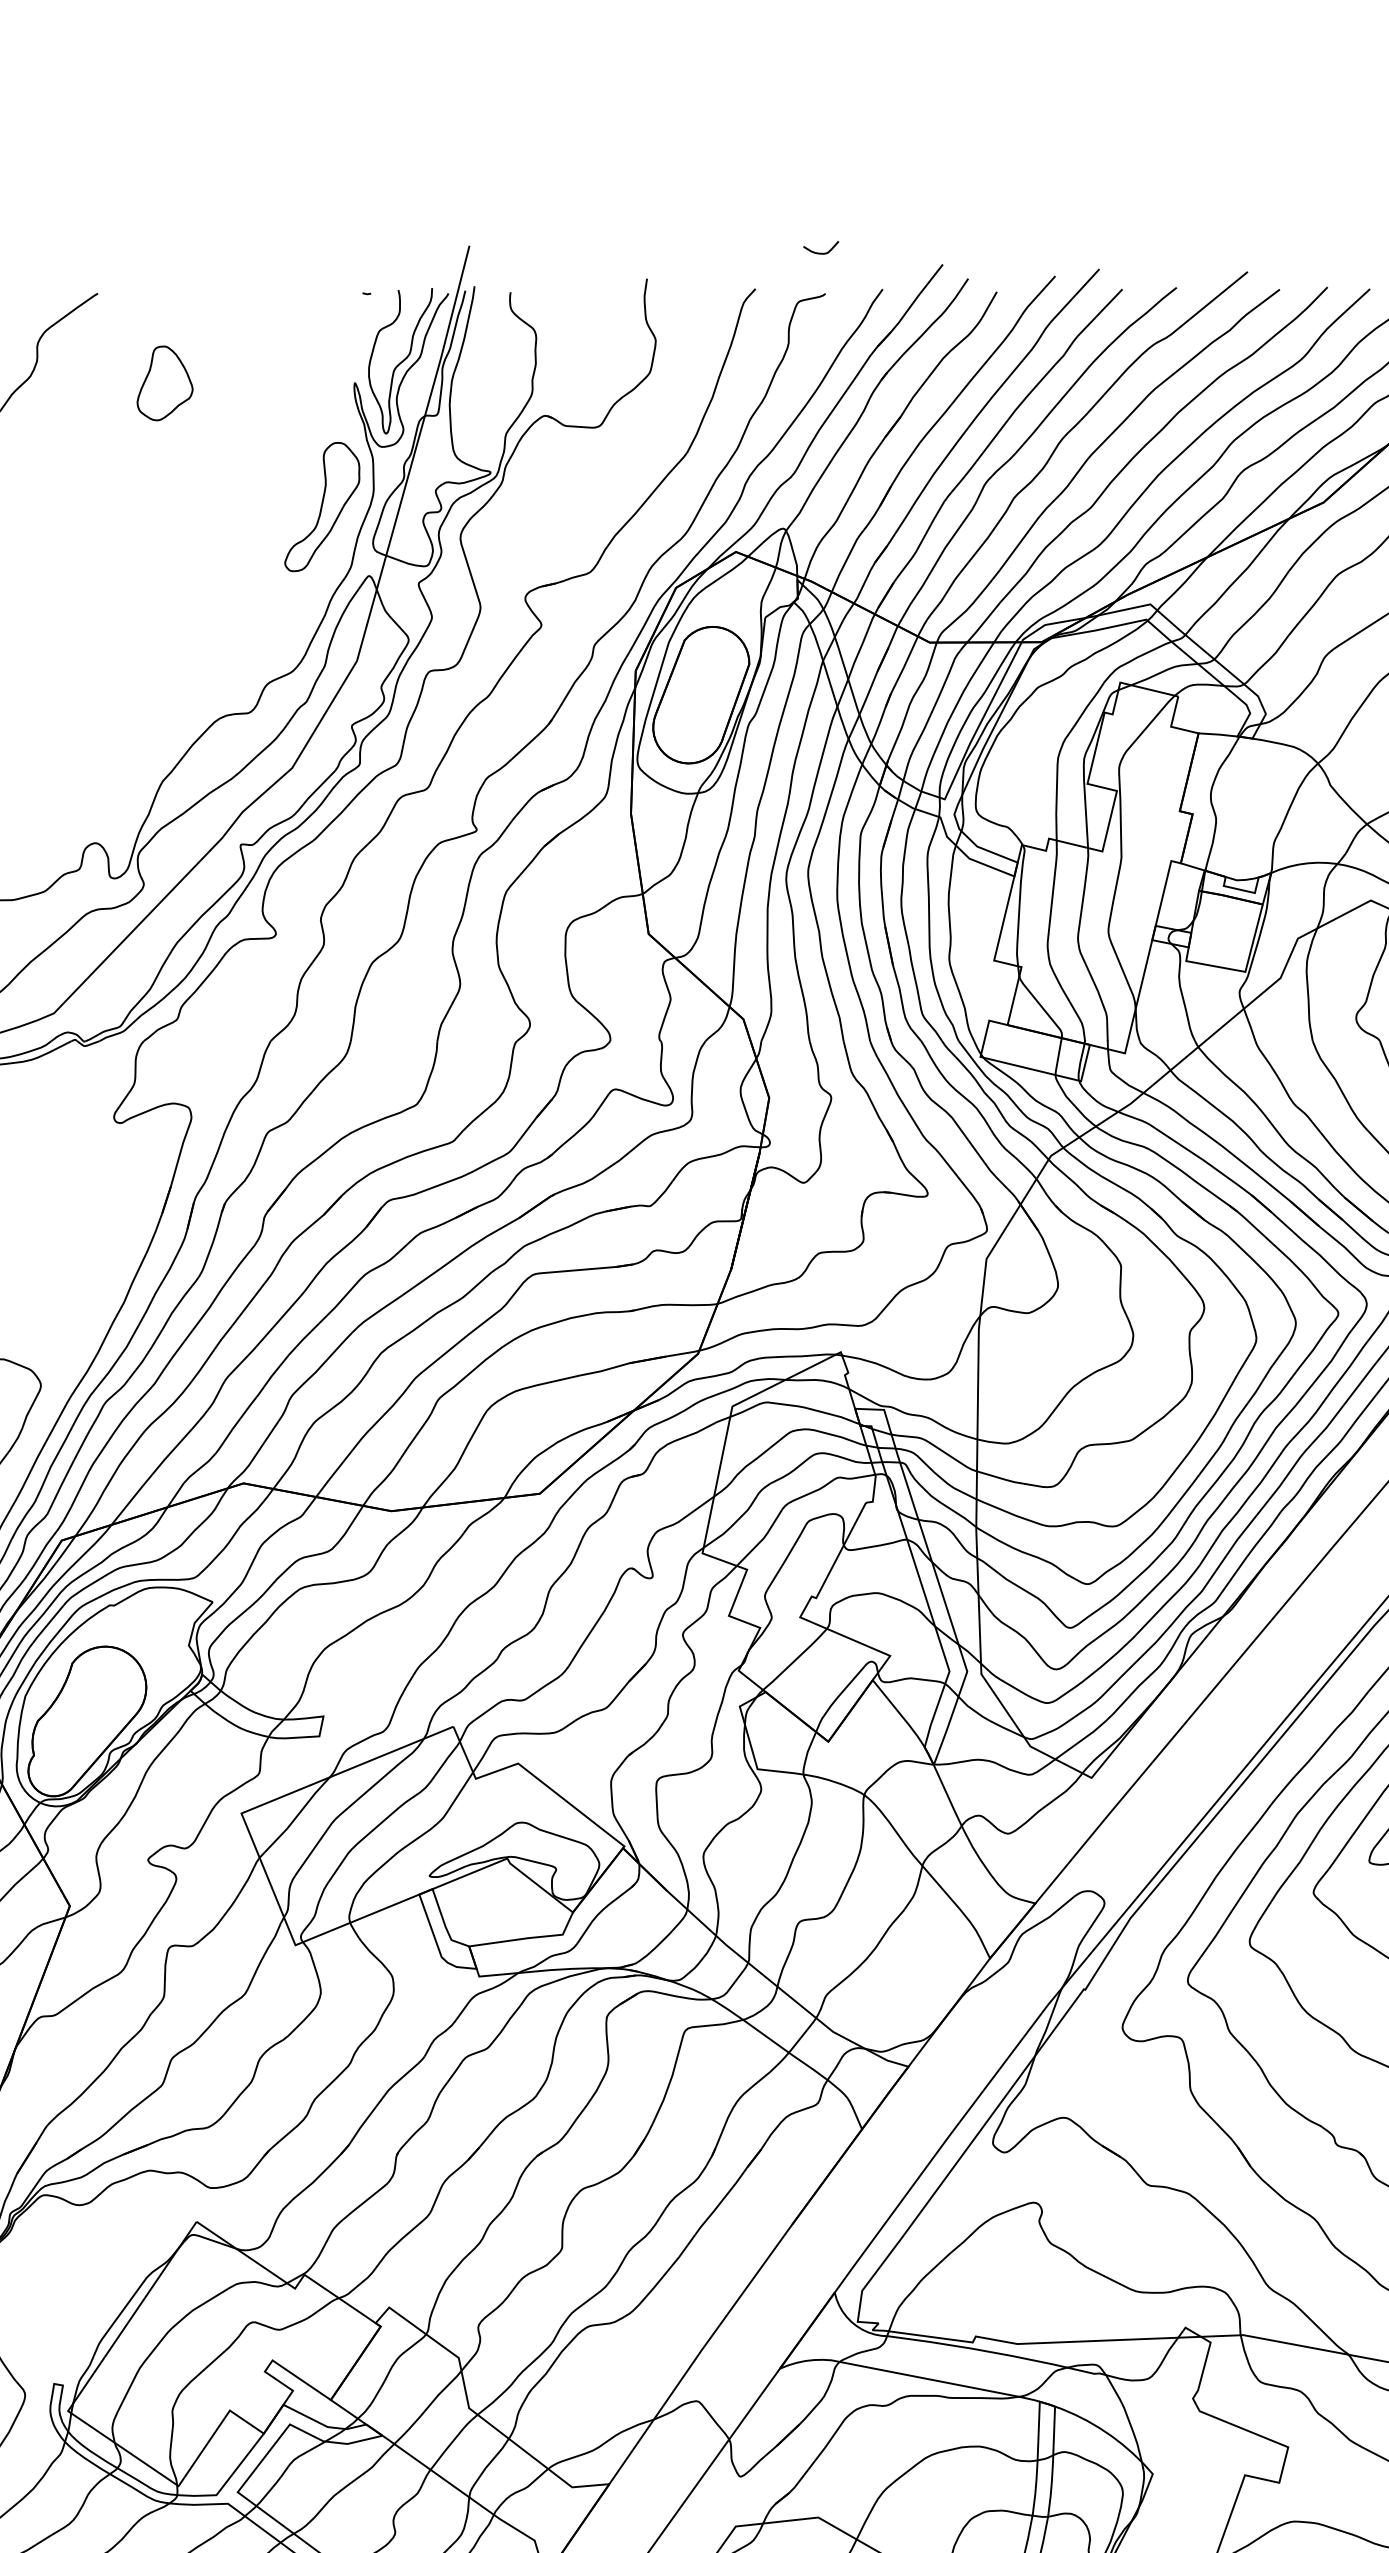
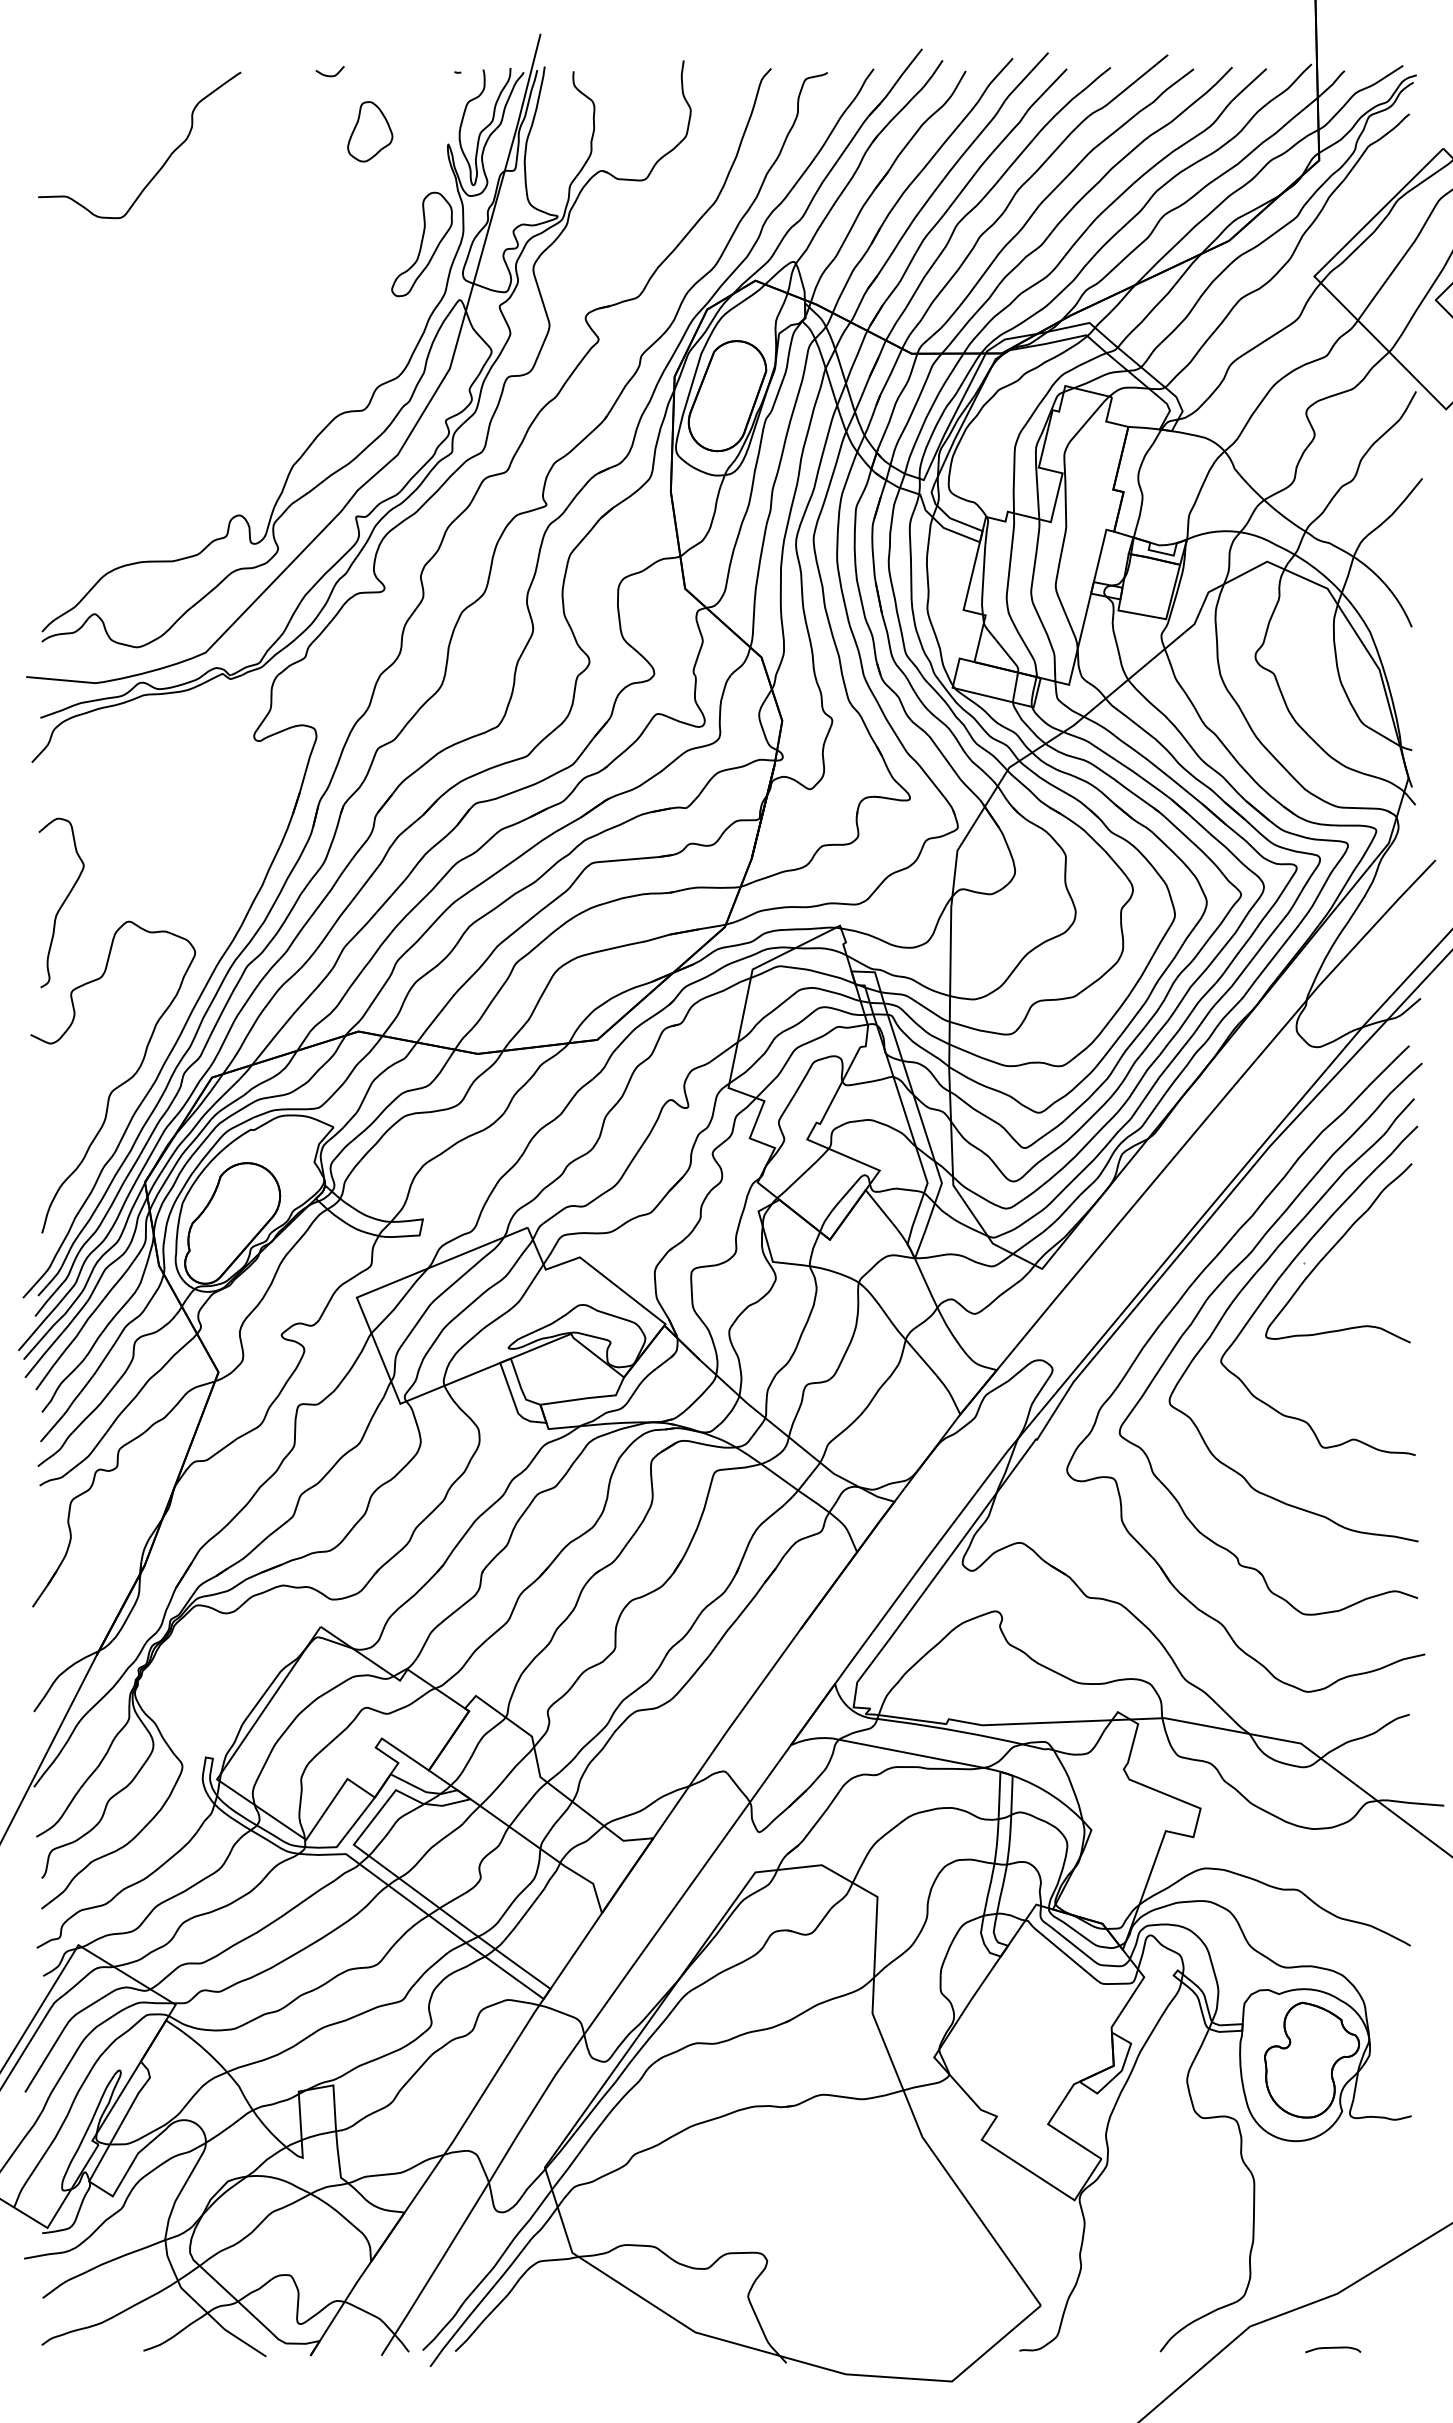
curve: (820, 252) -> (329, 75), moved
part: (165, 383) -> (370, 131), moved

